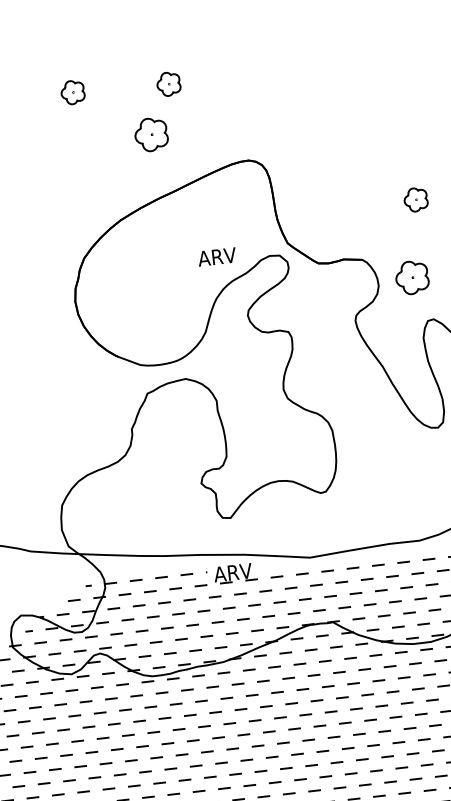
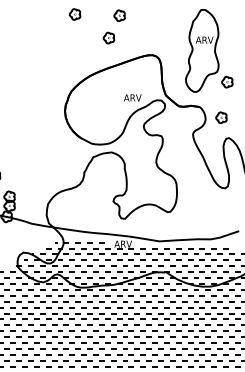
part: (150, 133) -> (108, 37), size x0.71
part: (354, 138) -> (202, 50), added
part: (412, 276) -> (221, 117), size x0.71

